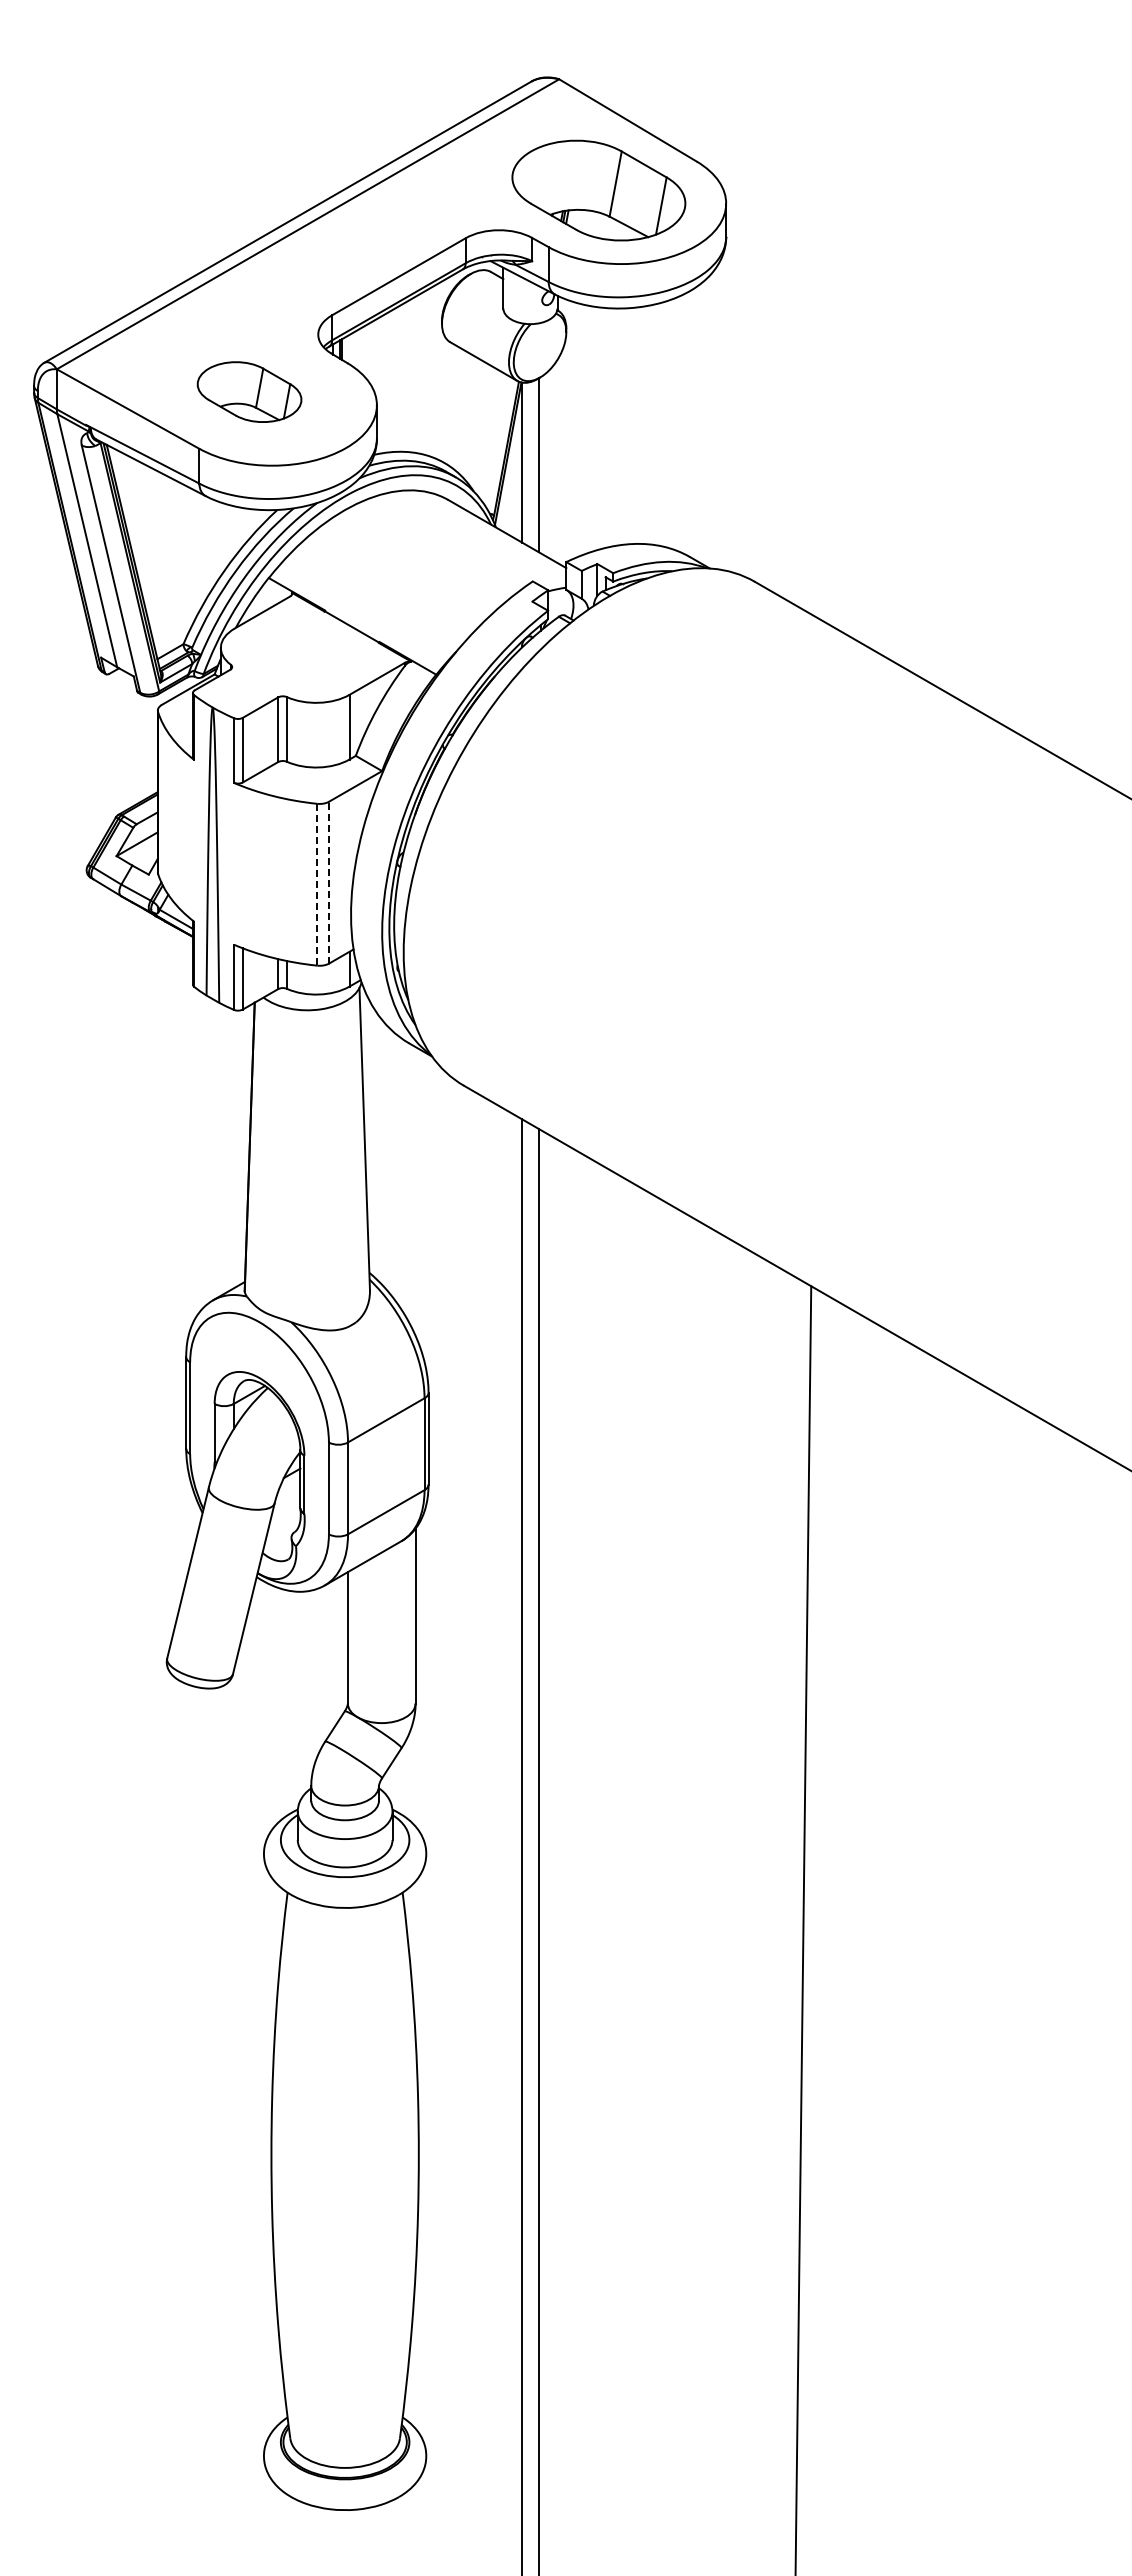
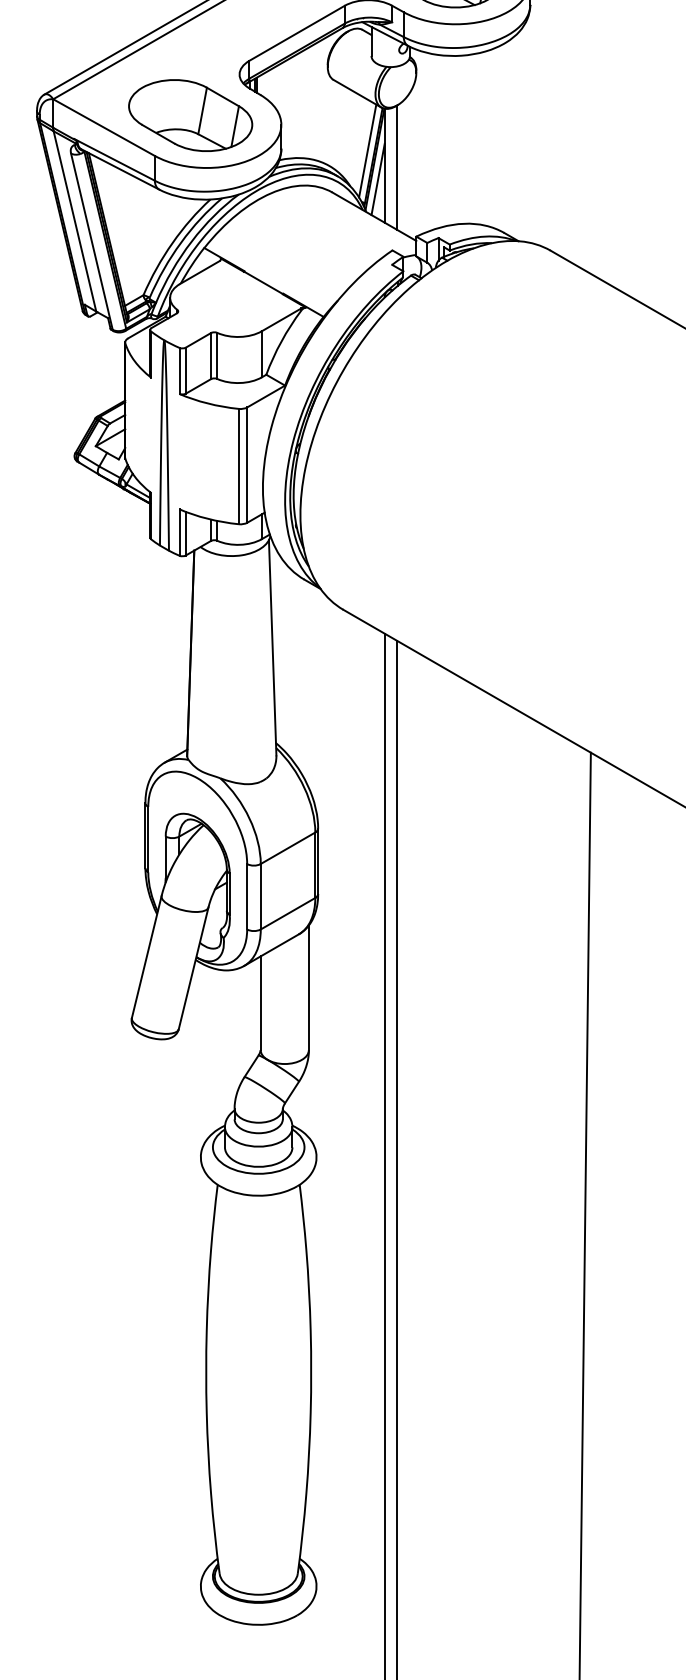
part: (249, 391) -> (190, 115), size x1.67
line: (498, 441) -> (368, 150), added
line: (512, 481) -> (377, 179), added
line: (329, 882) -> (247, 464), dashed -> solid
line: (317, 884) -> (239, 466), dashed -> solid

